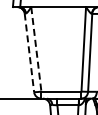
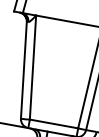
line: (36, 49) -> (33, 67), dashed -> solid
line: (29, 52) -> (24, 69), dashed -> solid

